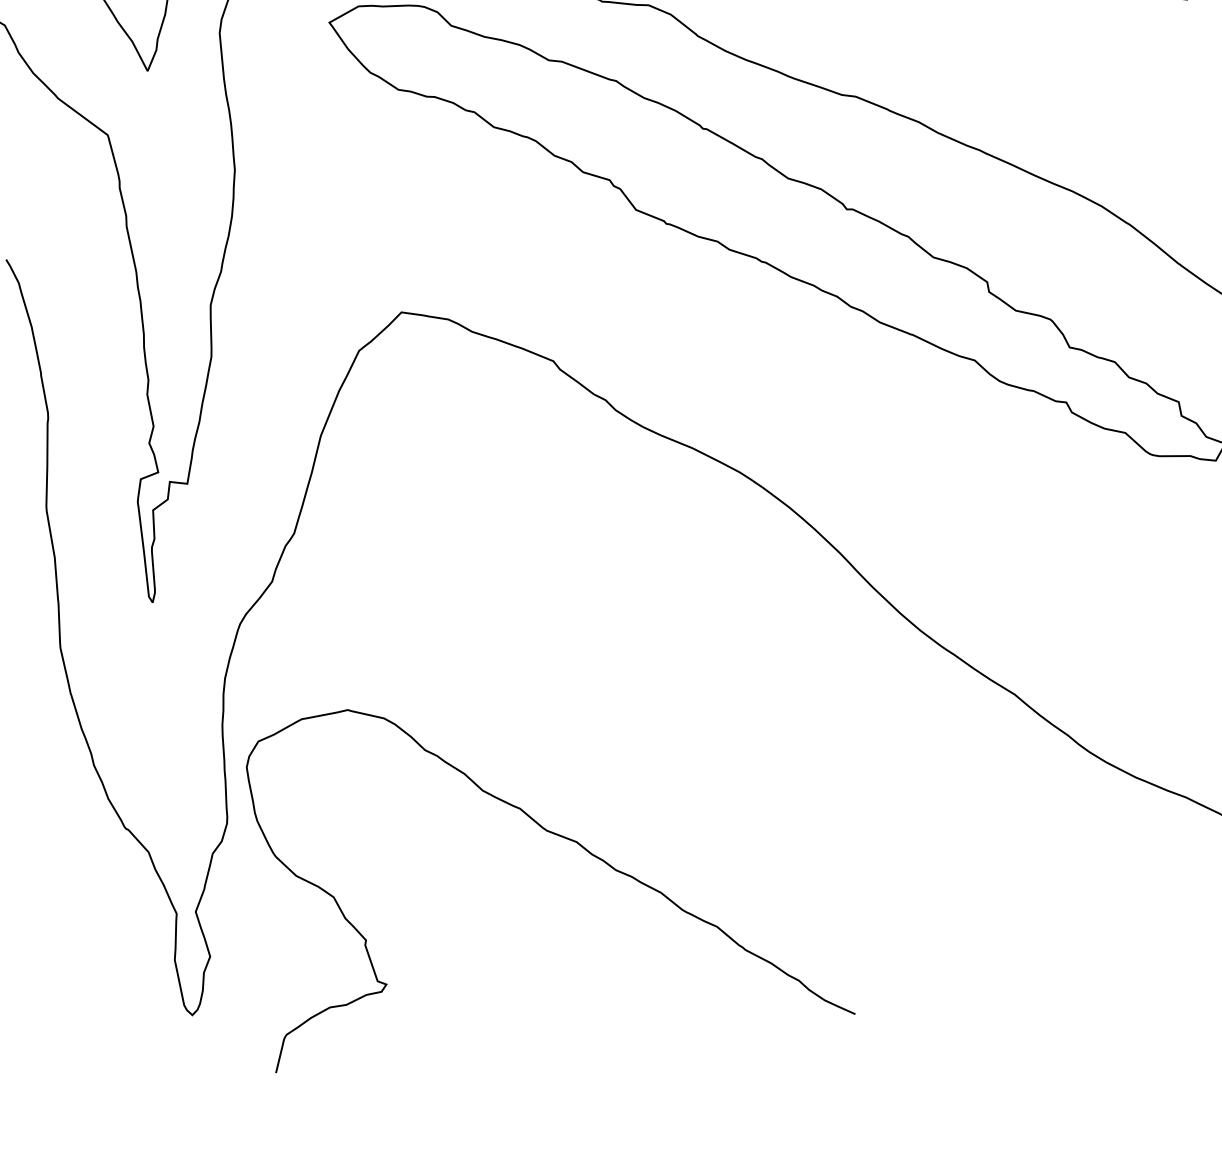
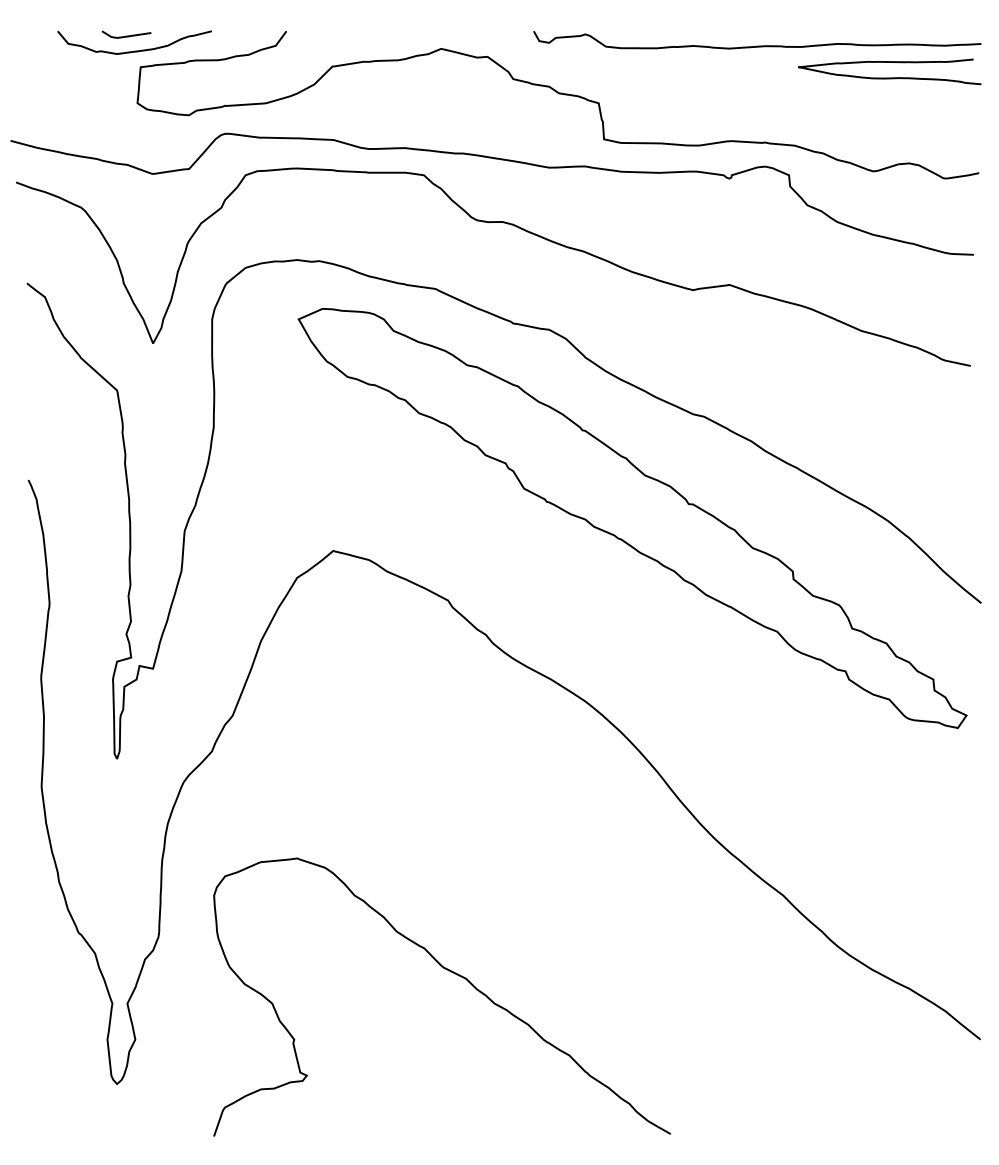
curve: (560, 836) -> (453, 973), moved

